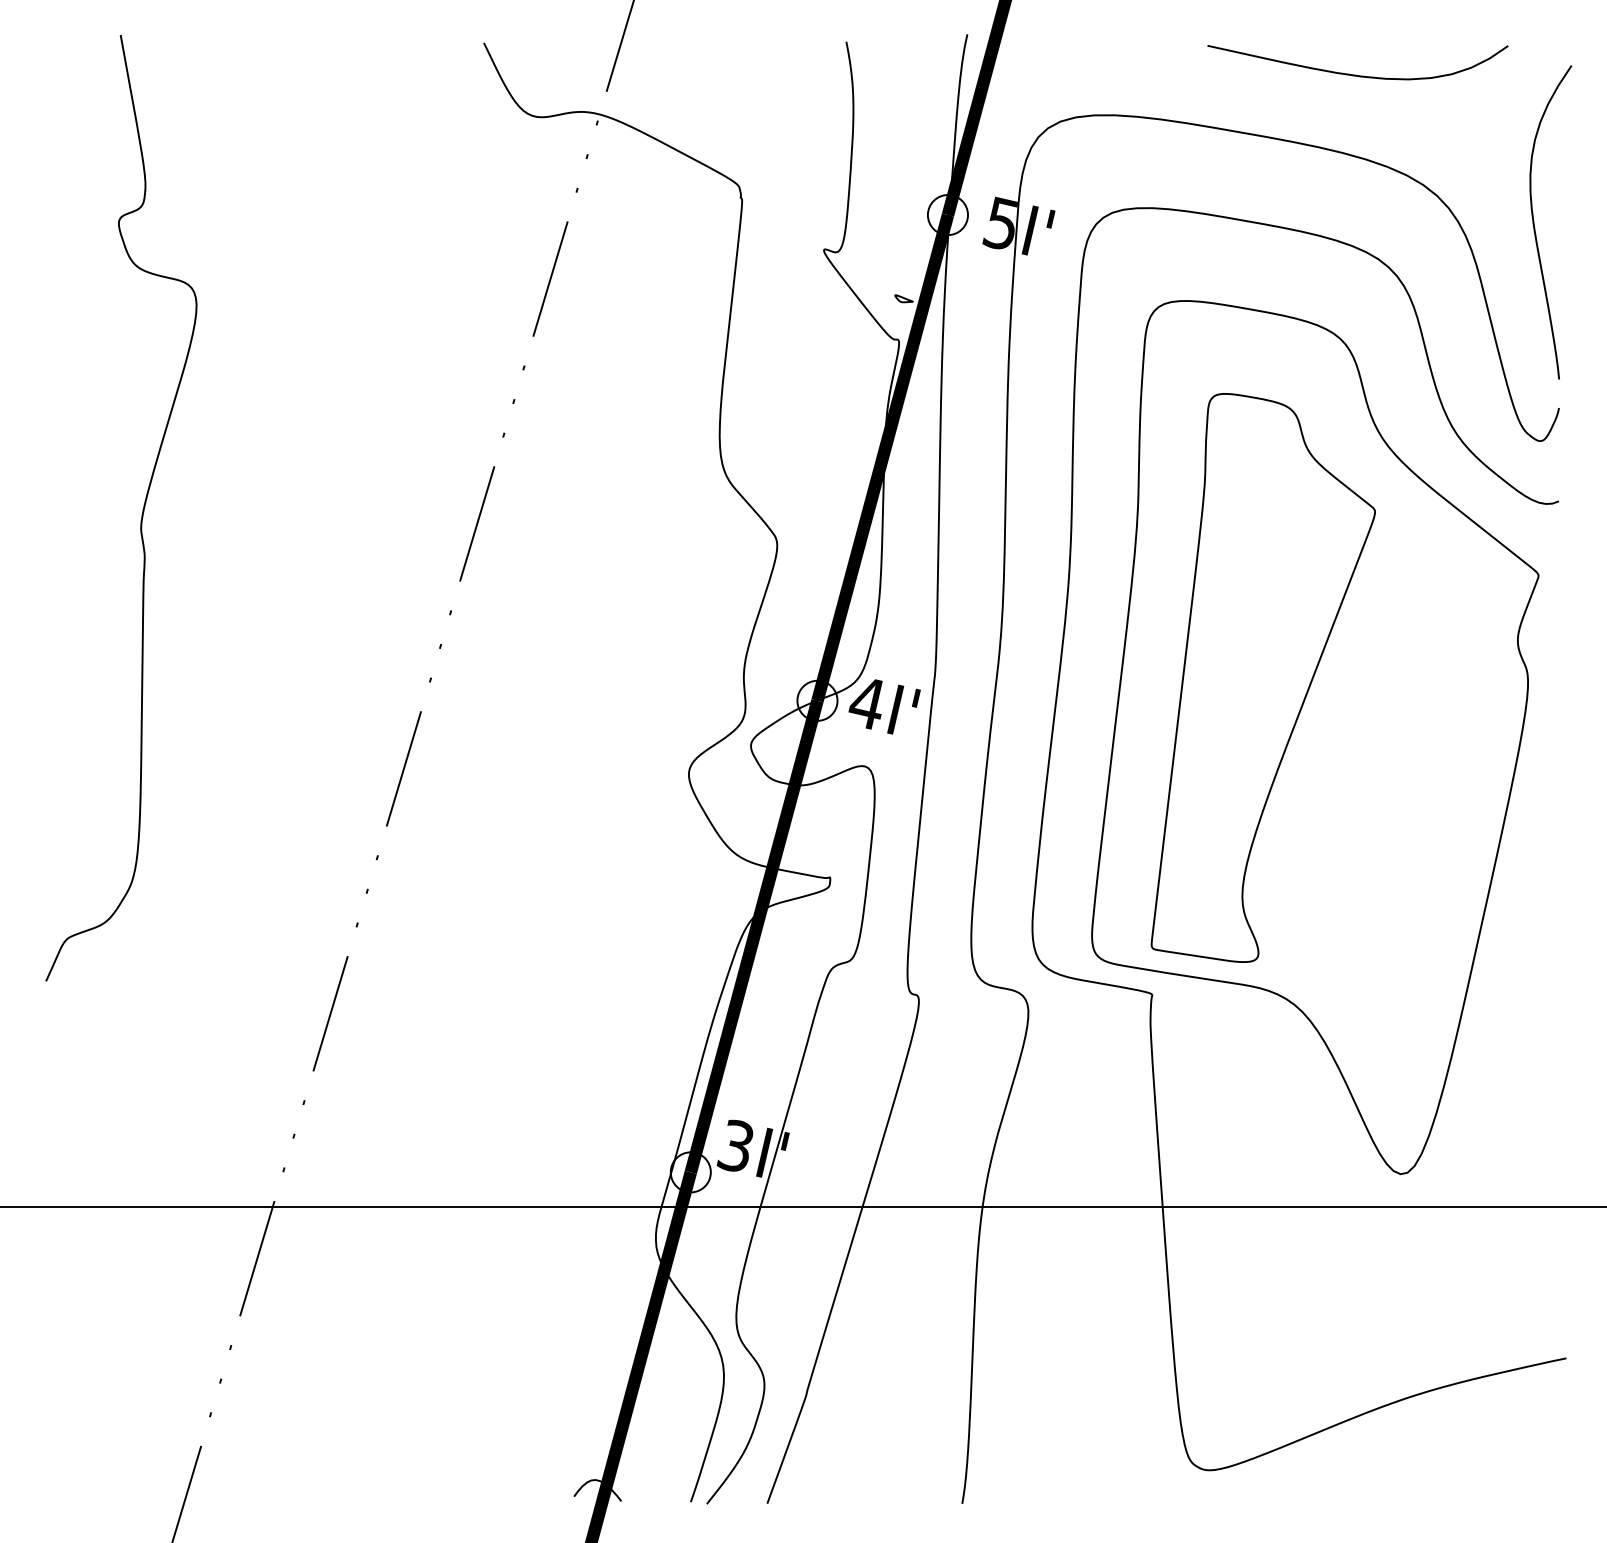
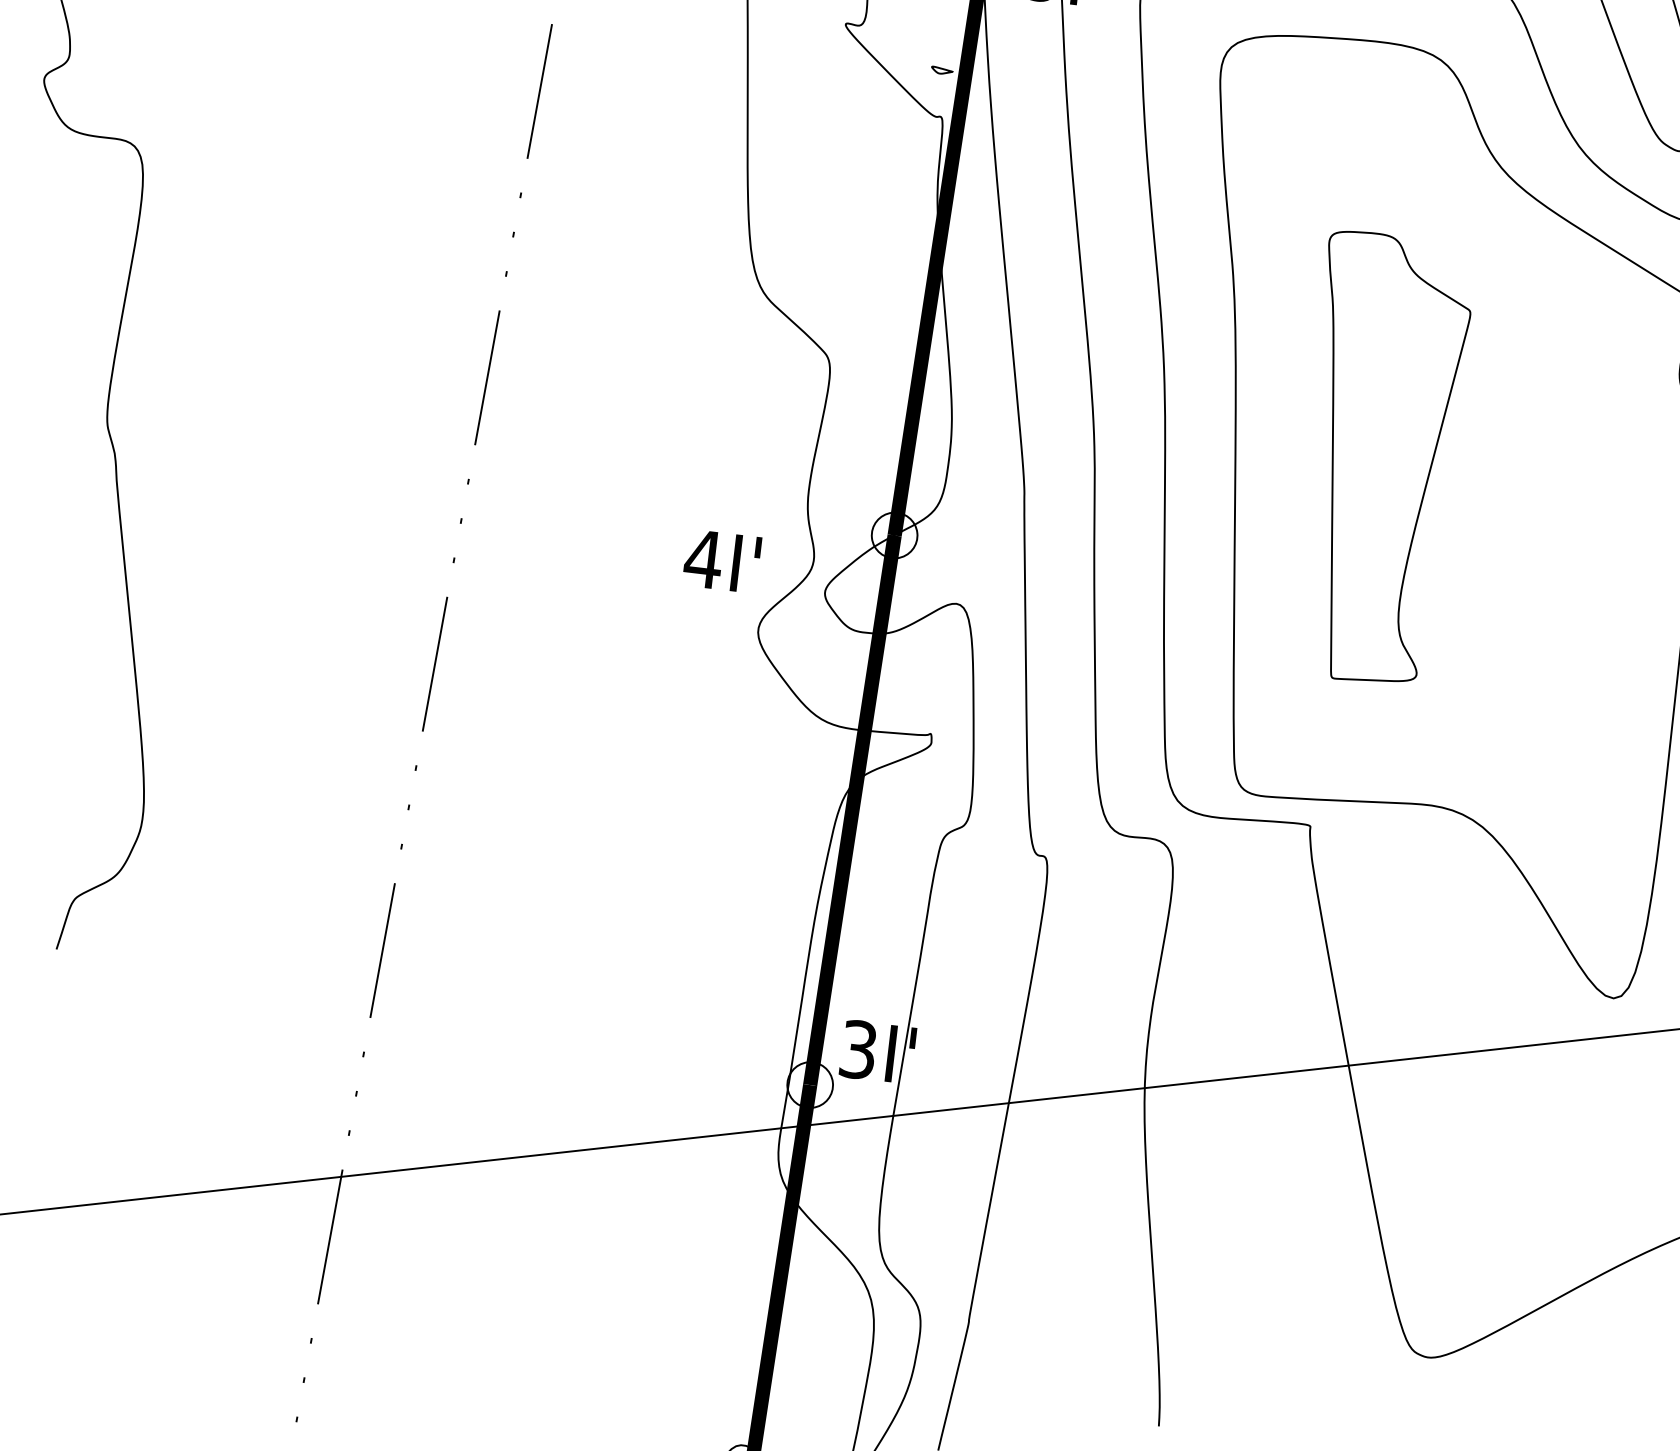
part: (1262, 677) -> (1395, 453), size x0.7
text: (884, 706) -> (723, 560), moved

